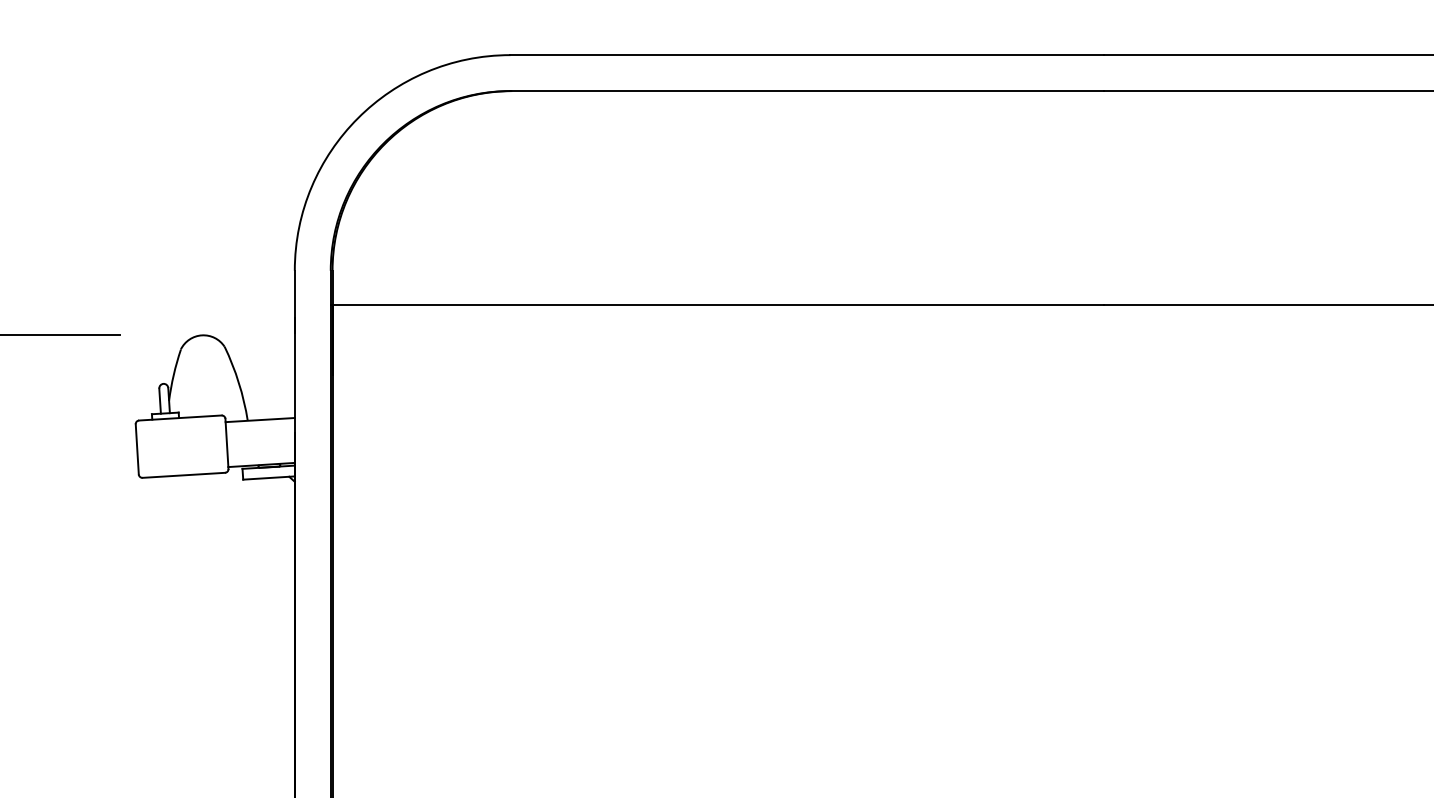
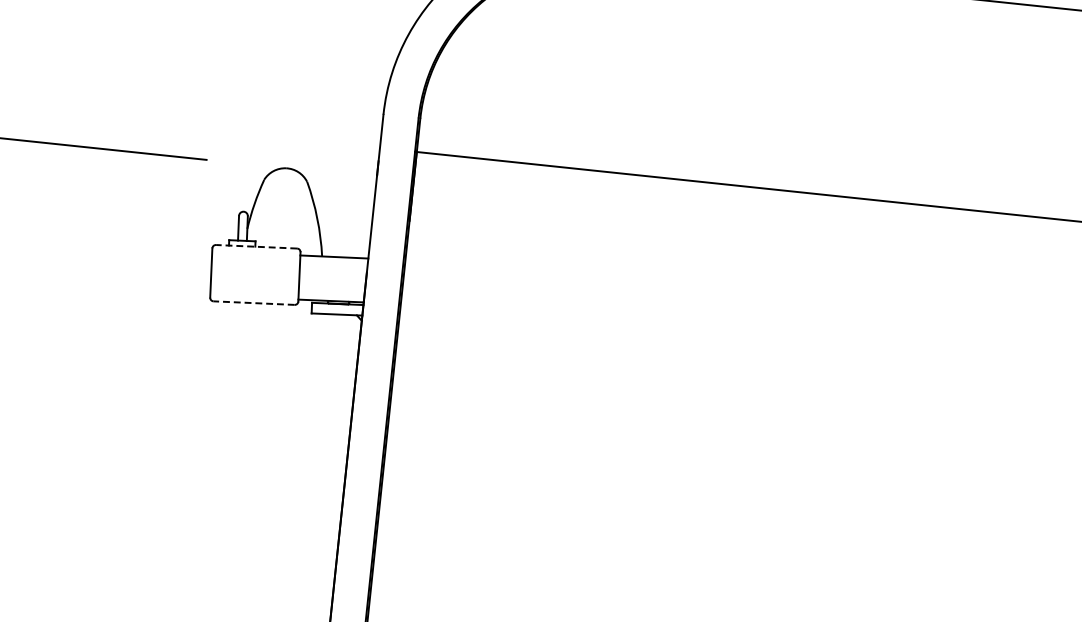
line: (179, 418) -> (255, 247), solid -> dashed
line: (183, 475) -> (253, 303), solid -> dashed

